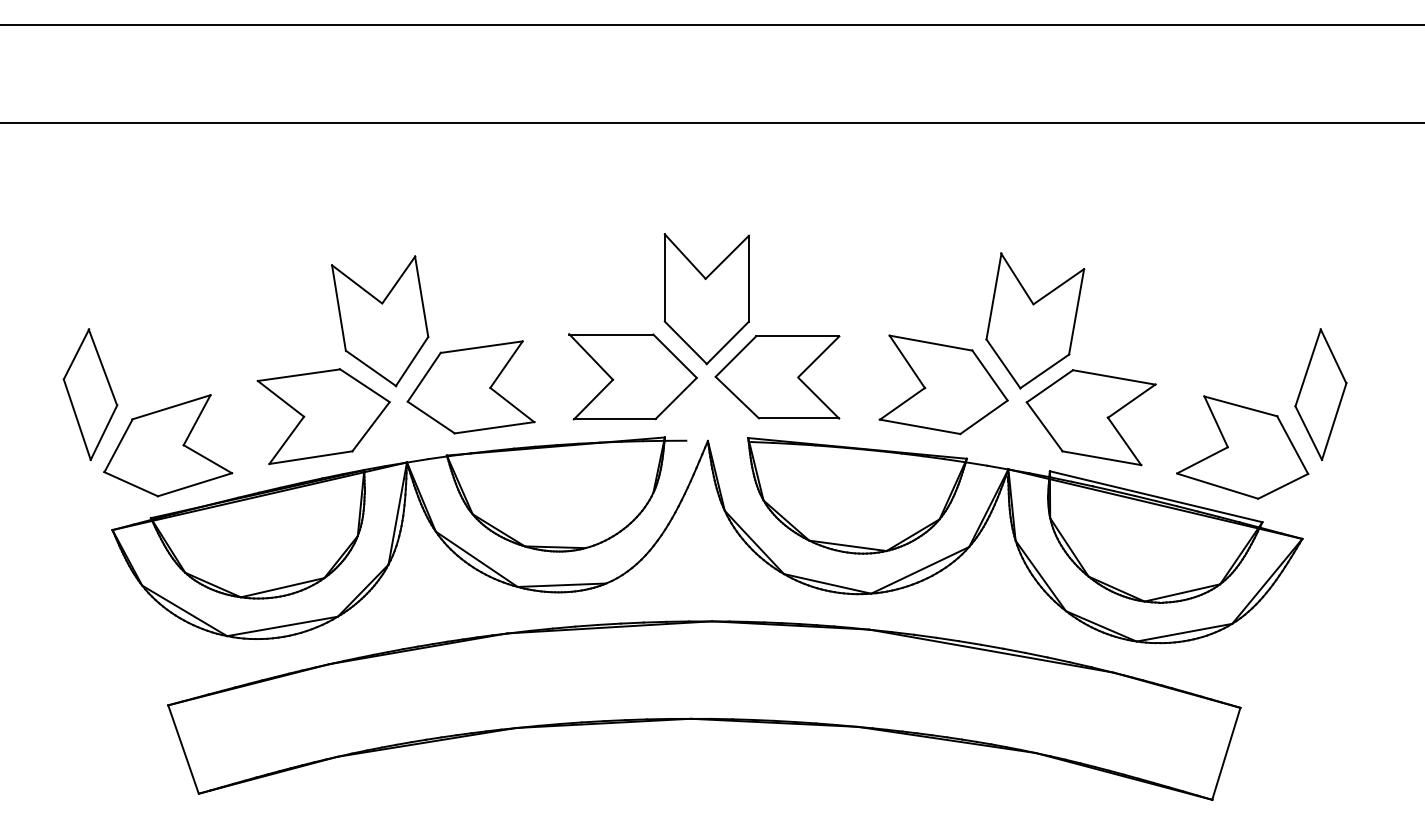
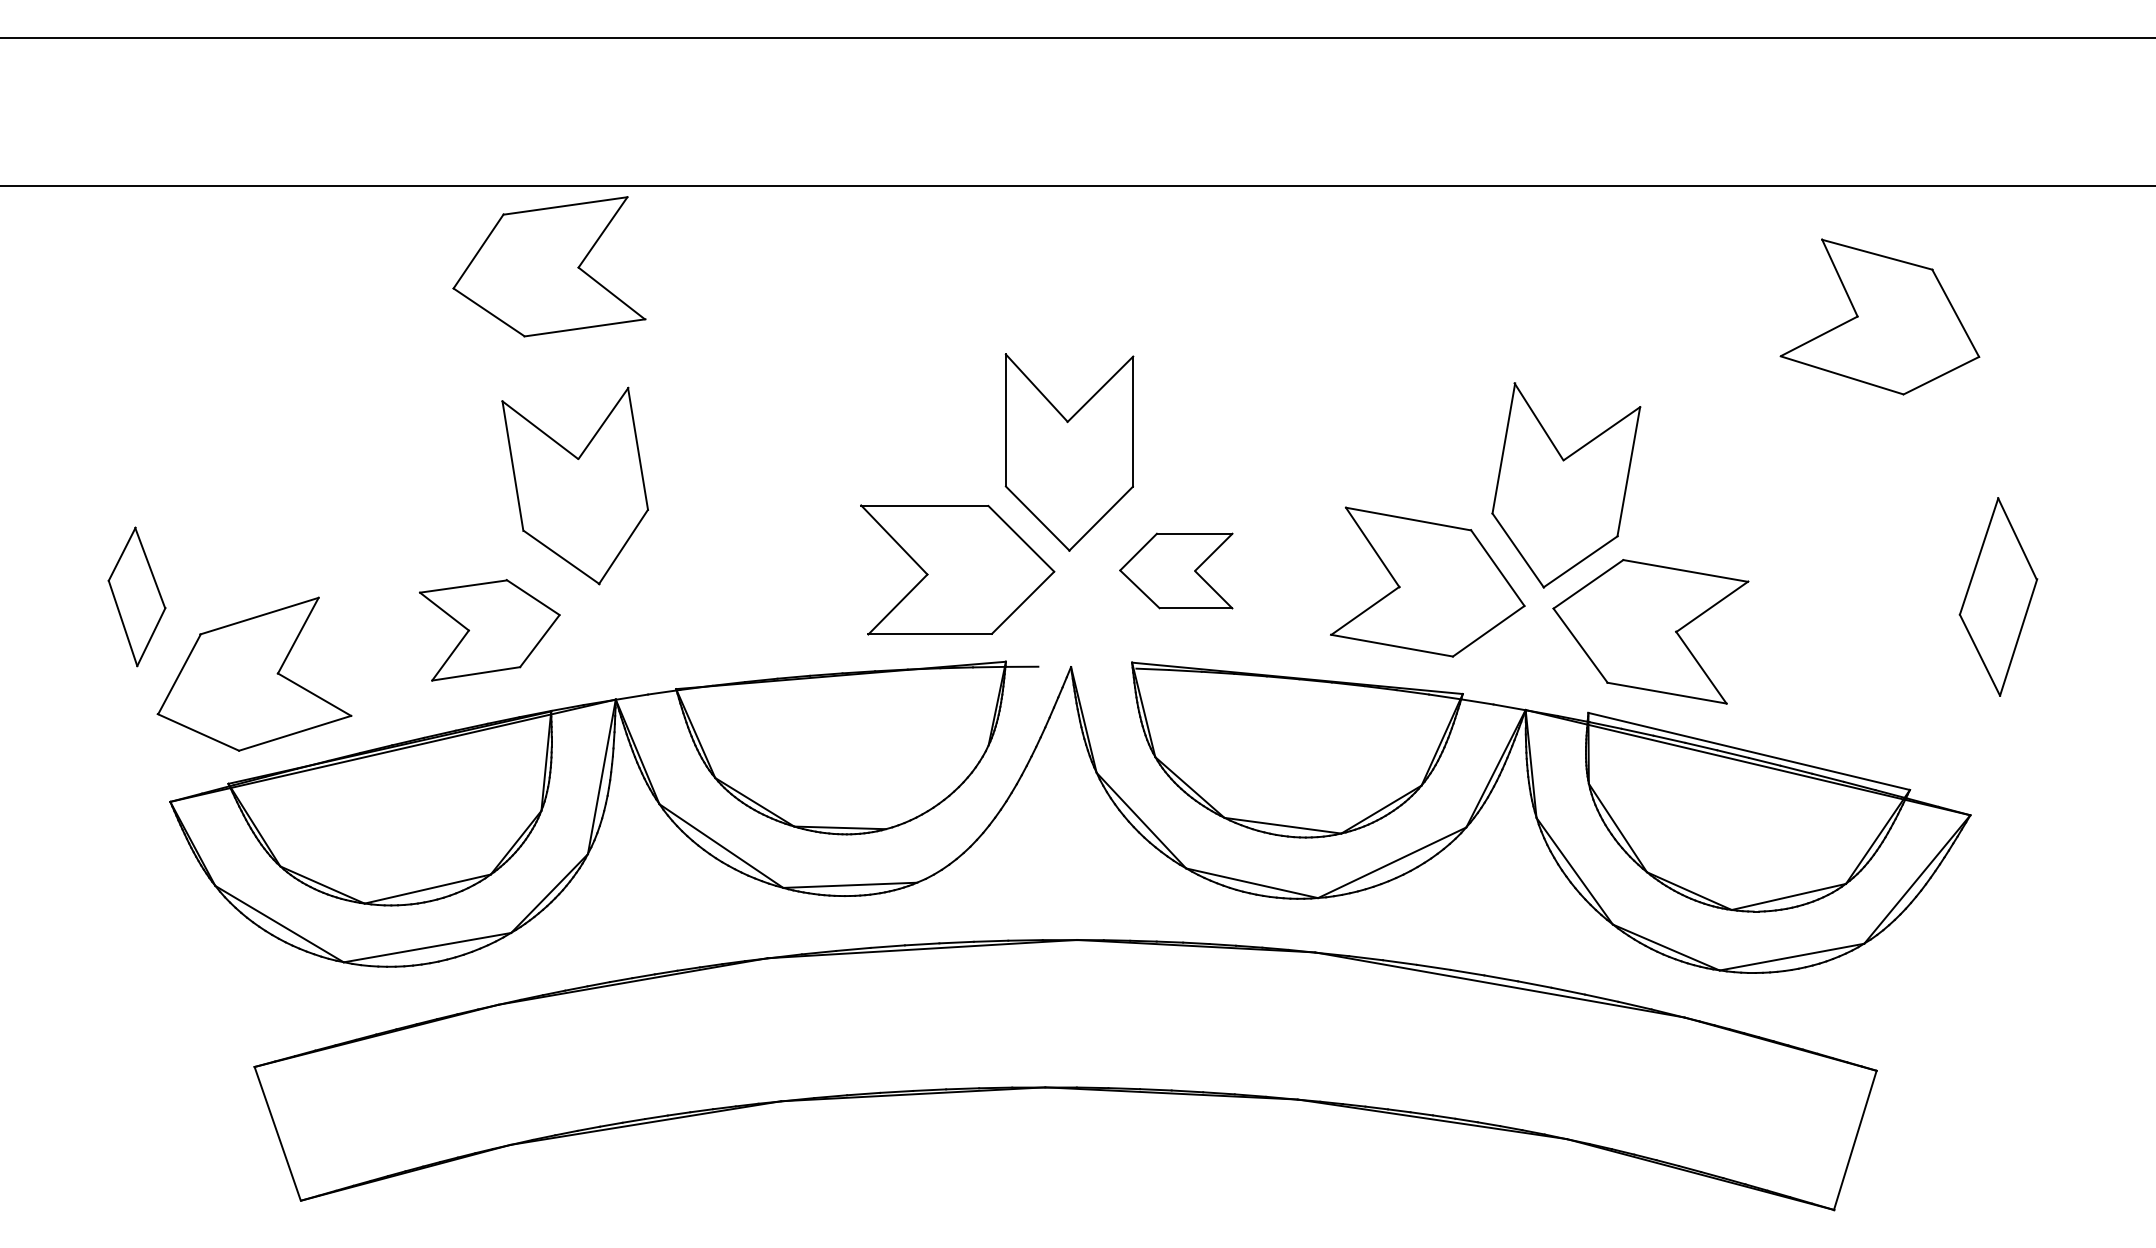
part: (777, 377) -> (1176, 571), size x0.6
part: (470, 387) -> (548, 266), moved
part: (90, 394) -> (137, 596), size x0.7
part: (323, 416) -> (489, 630), size x0.7
part: (1242, 447) -> (1879, 316), moved

